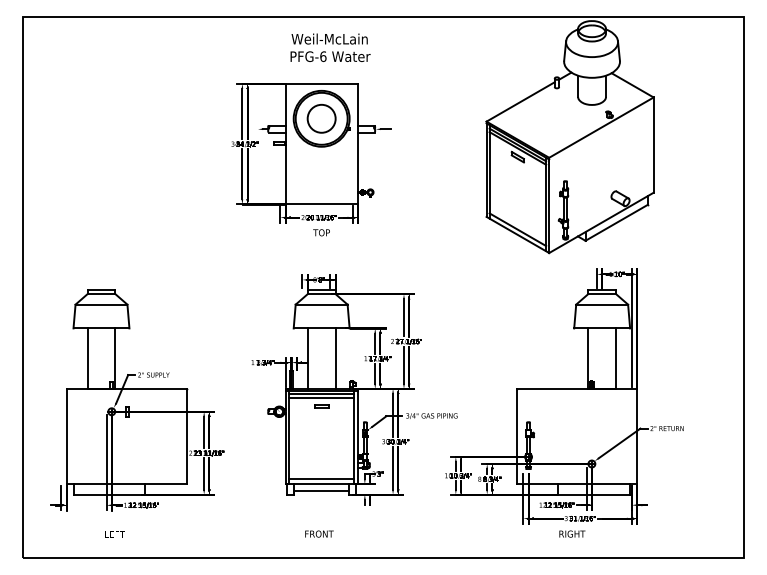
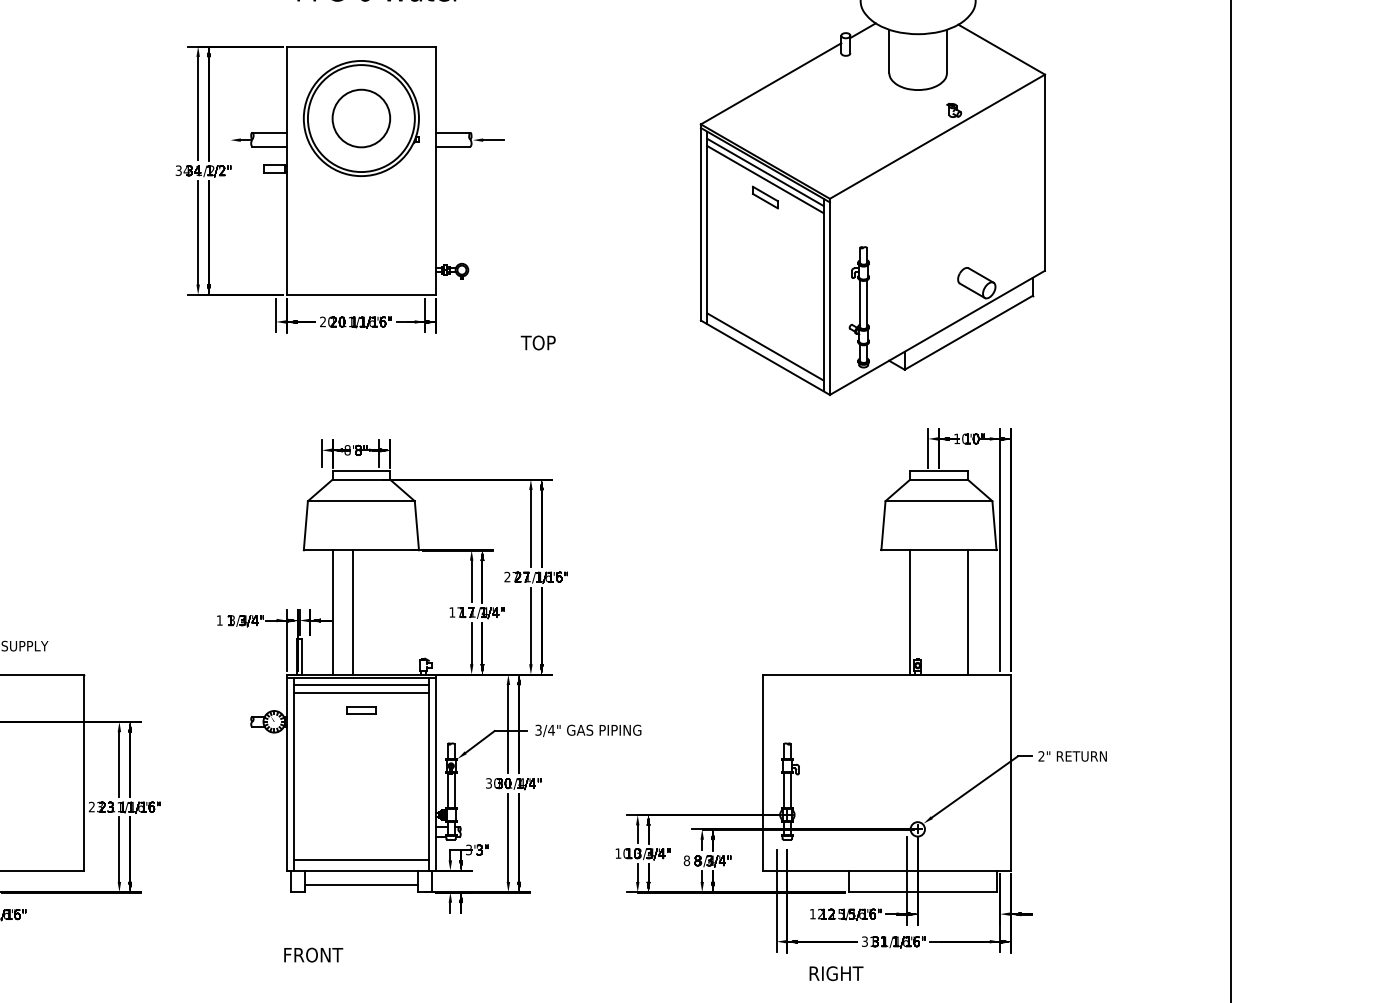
text: (321, 232) -> (538, 342), moved
line: (335, 358) -> (352, 612), moved
text: (319, 533) -> (313, 953), moved
text: (572, 533) -> (836, 972), moved

